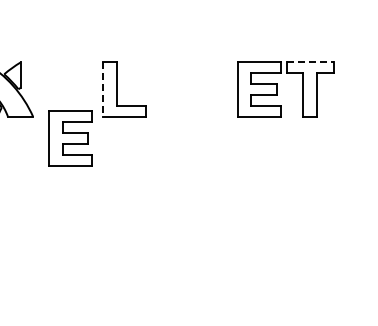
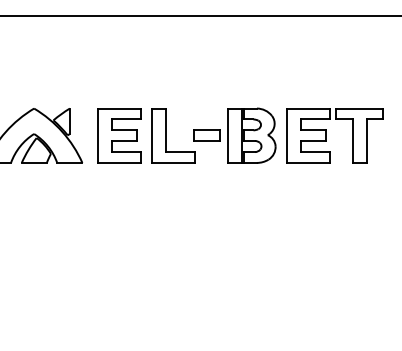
line: (310, 62) -> (359, 108), dashed -> solid
part: (185, 89) -> (234, 135), added
line: (103, 90) -> (152, 136), dashed -> solid
part: (70, 138) -> (119, 135), moved

